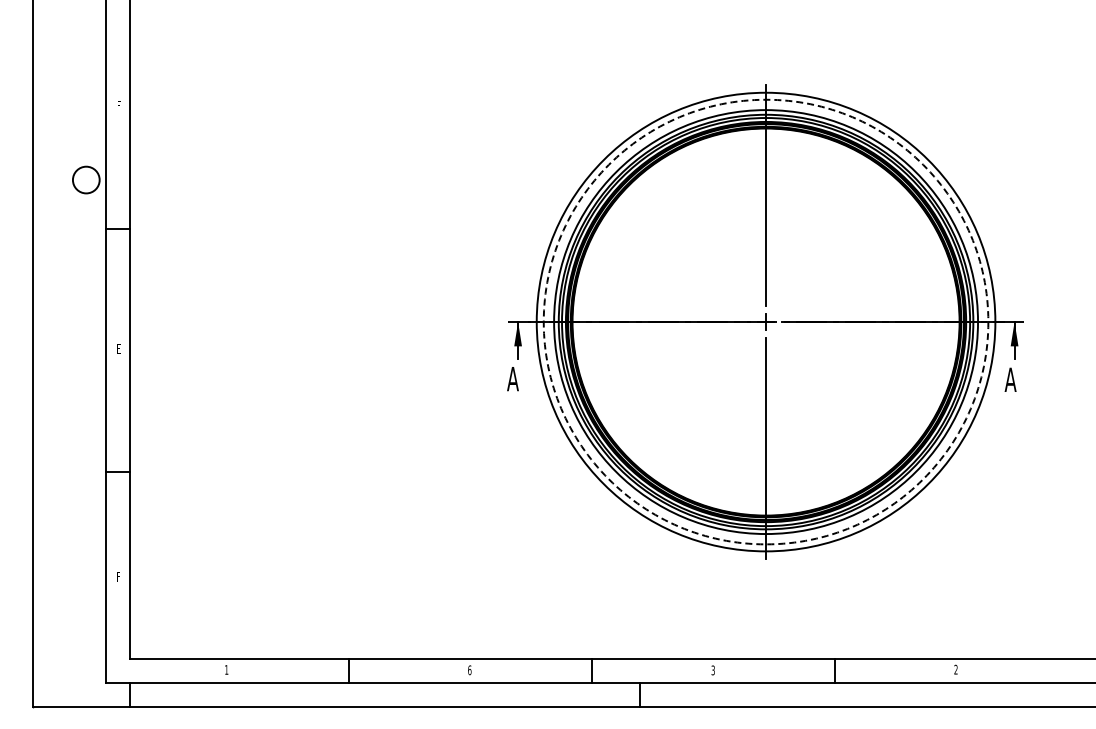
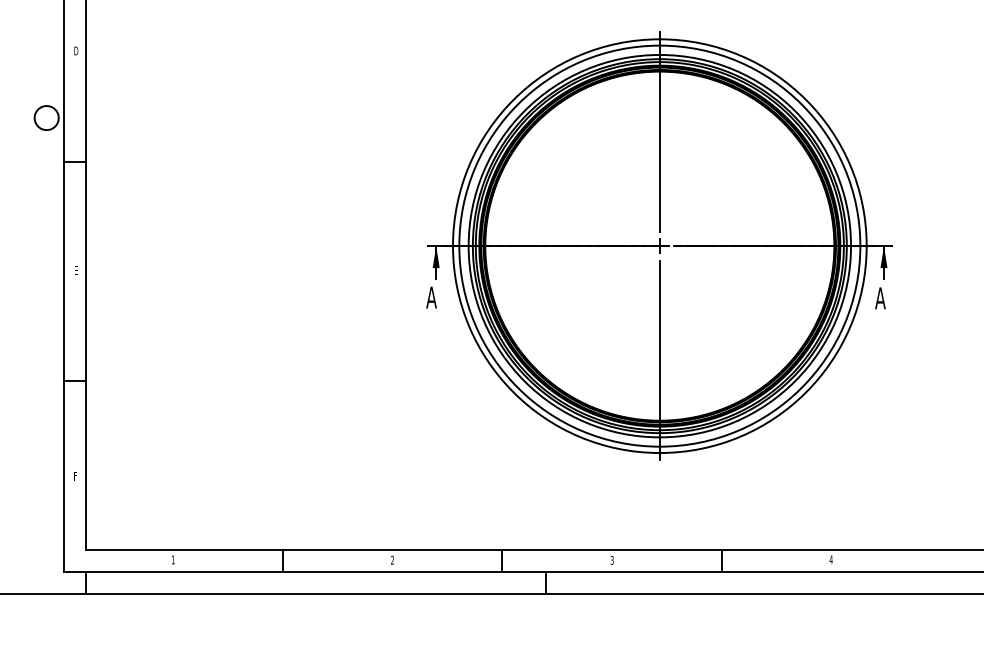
text: (119, 105) -> (76, 50), F -> D
circle: (765, 321) -> (659, 245), dashed -> solid
text: (955, 669) -> (830, 559), 2 -> 4
text: (469, 670) -> (392, 560), 6 -> 2

